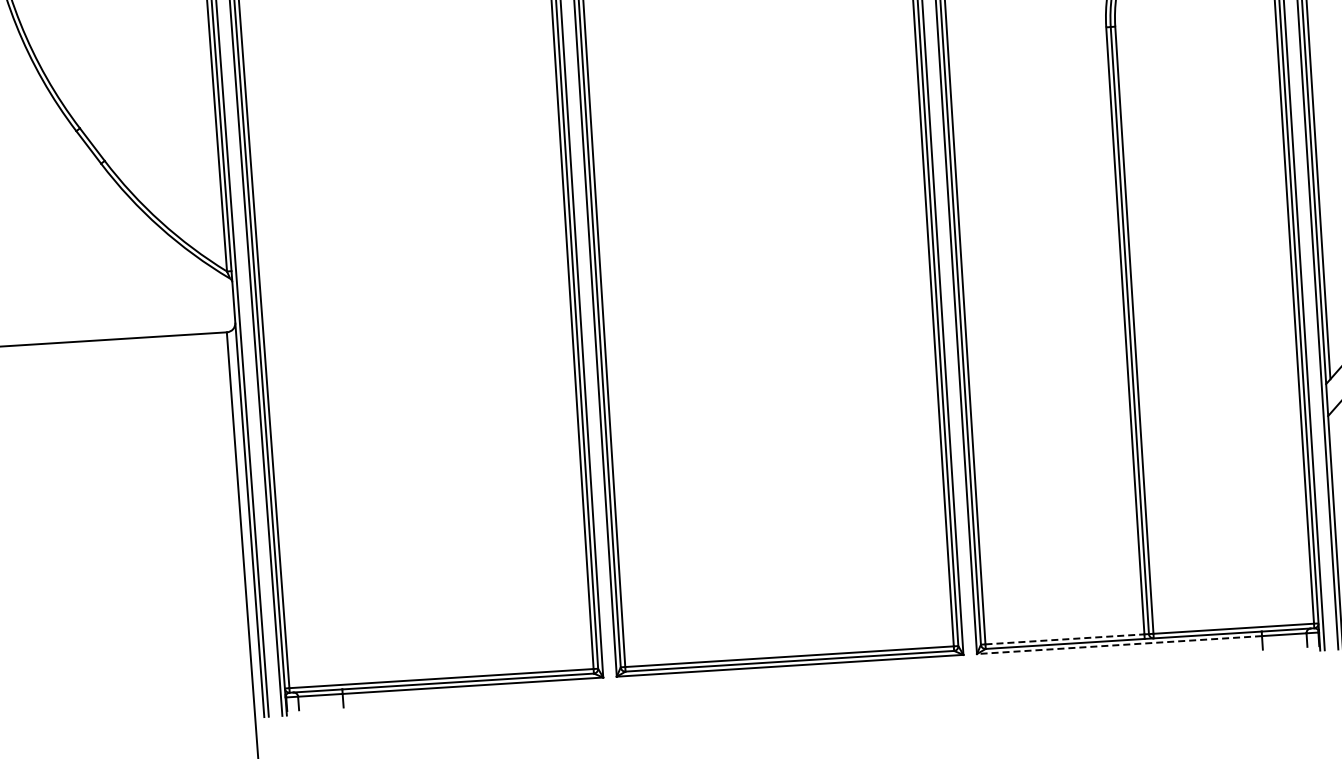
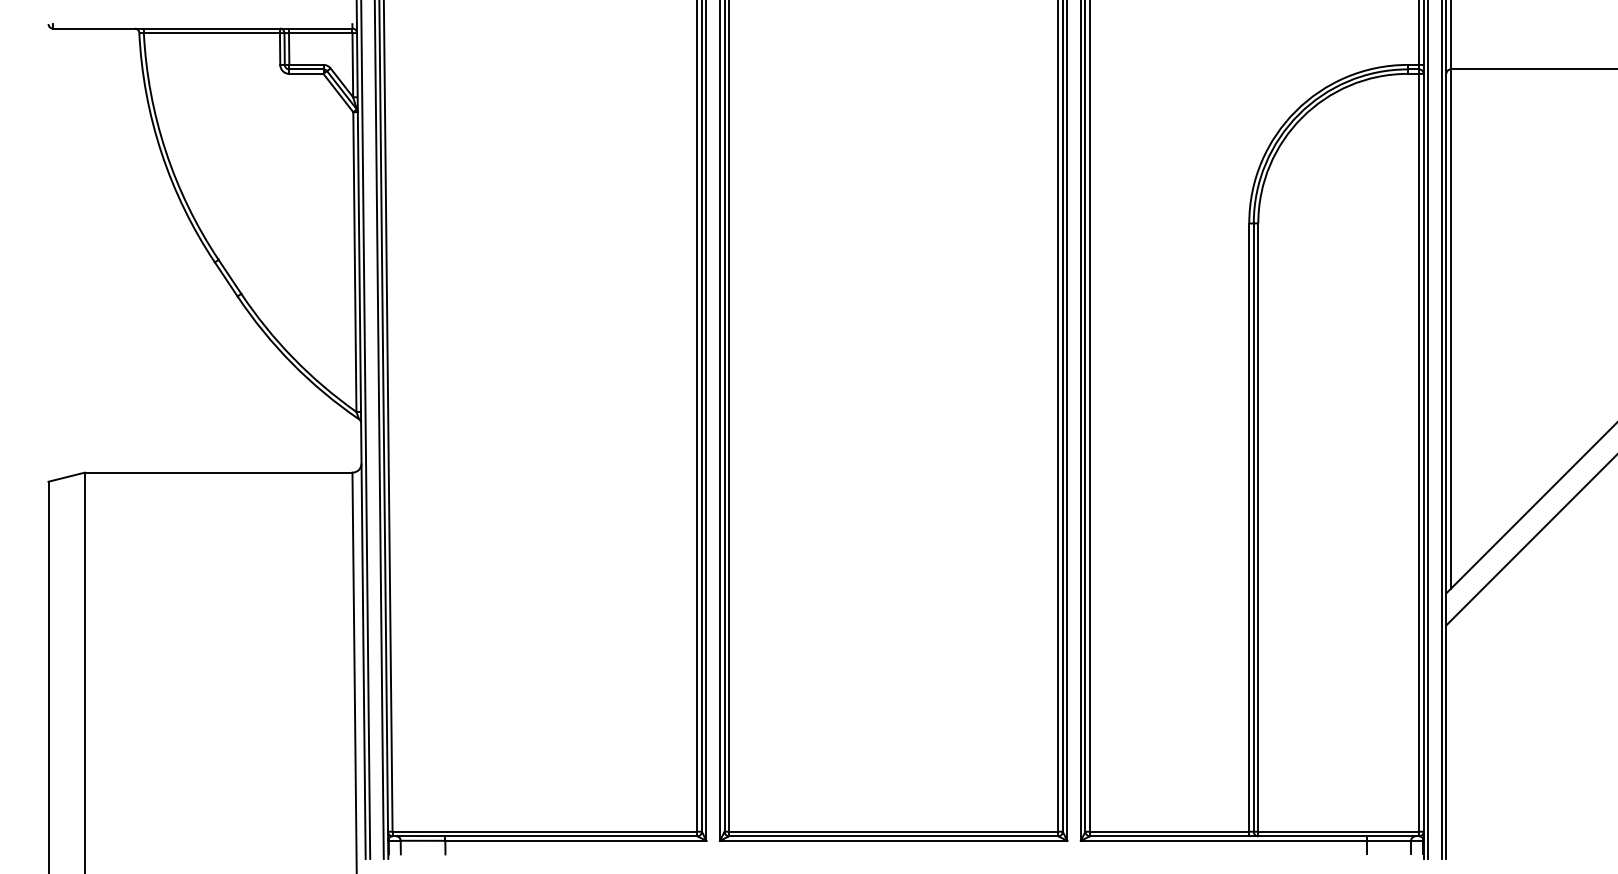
line: (1064, 639) -> (1169, 831), dashed -> solid
line: (1119, 644) -> (1223, 840), dashed -> solid

